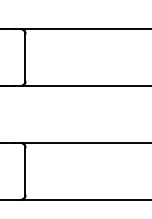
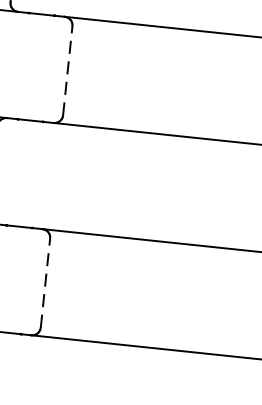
line: (25, 57) -> (67, 70), solid -> dashed
line: (25, 171) -> (45, 283), solid -> dashed

